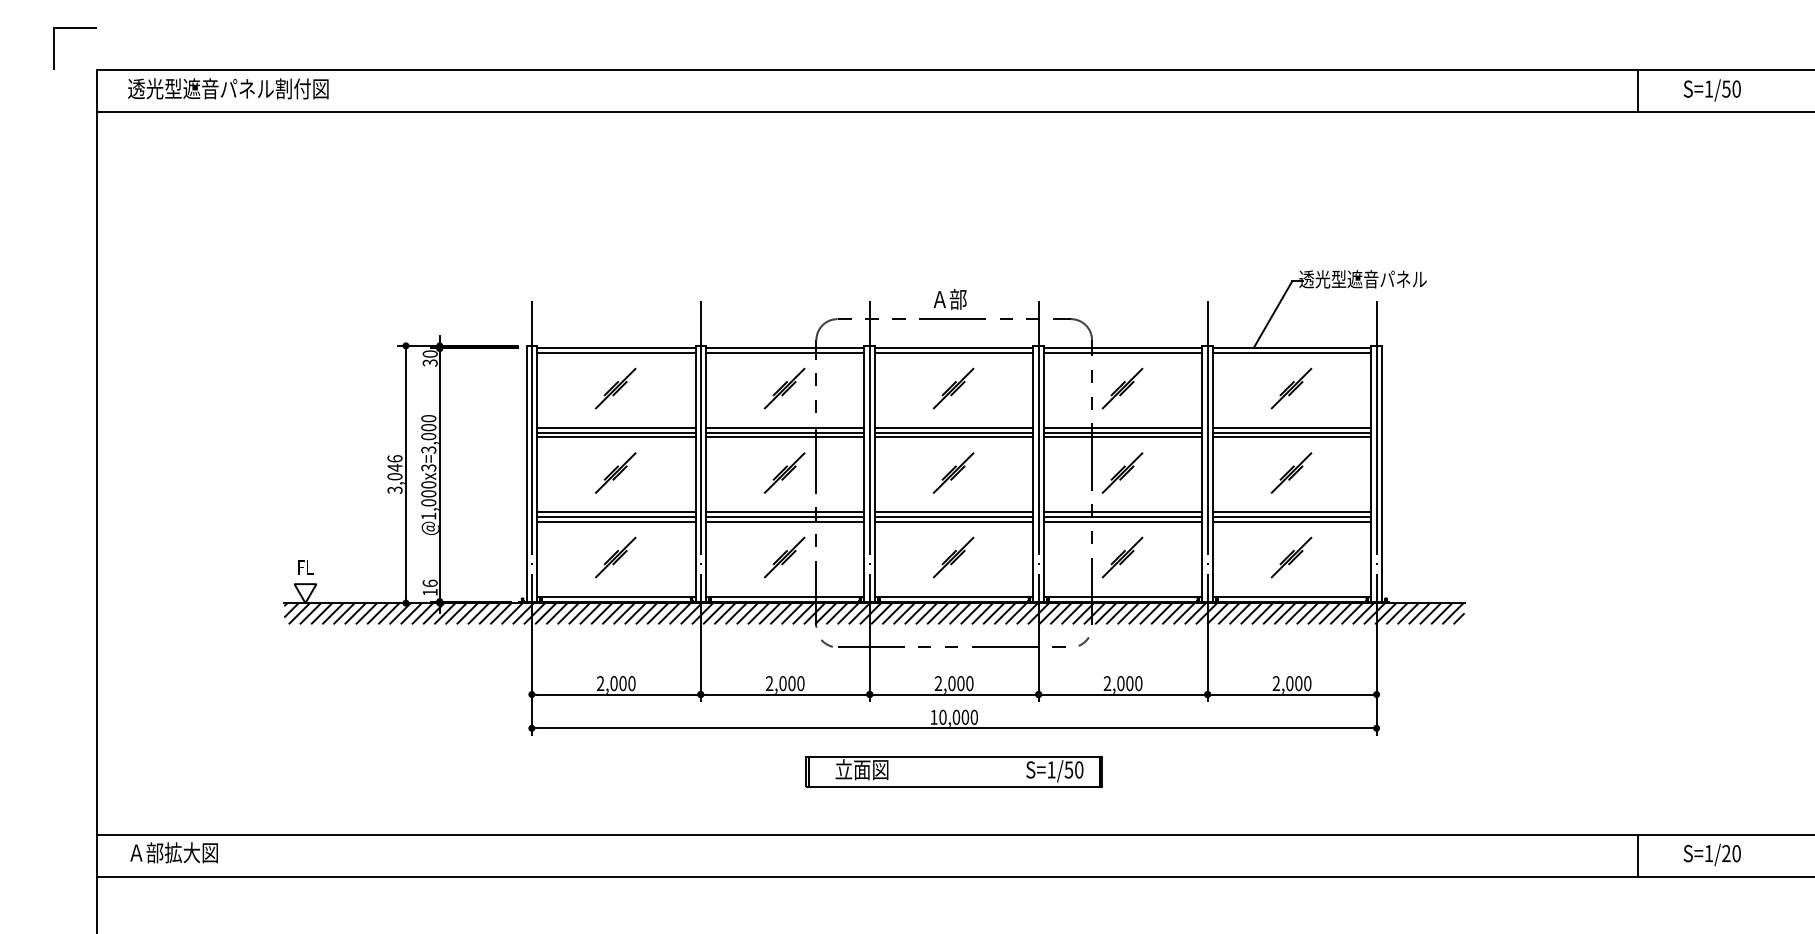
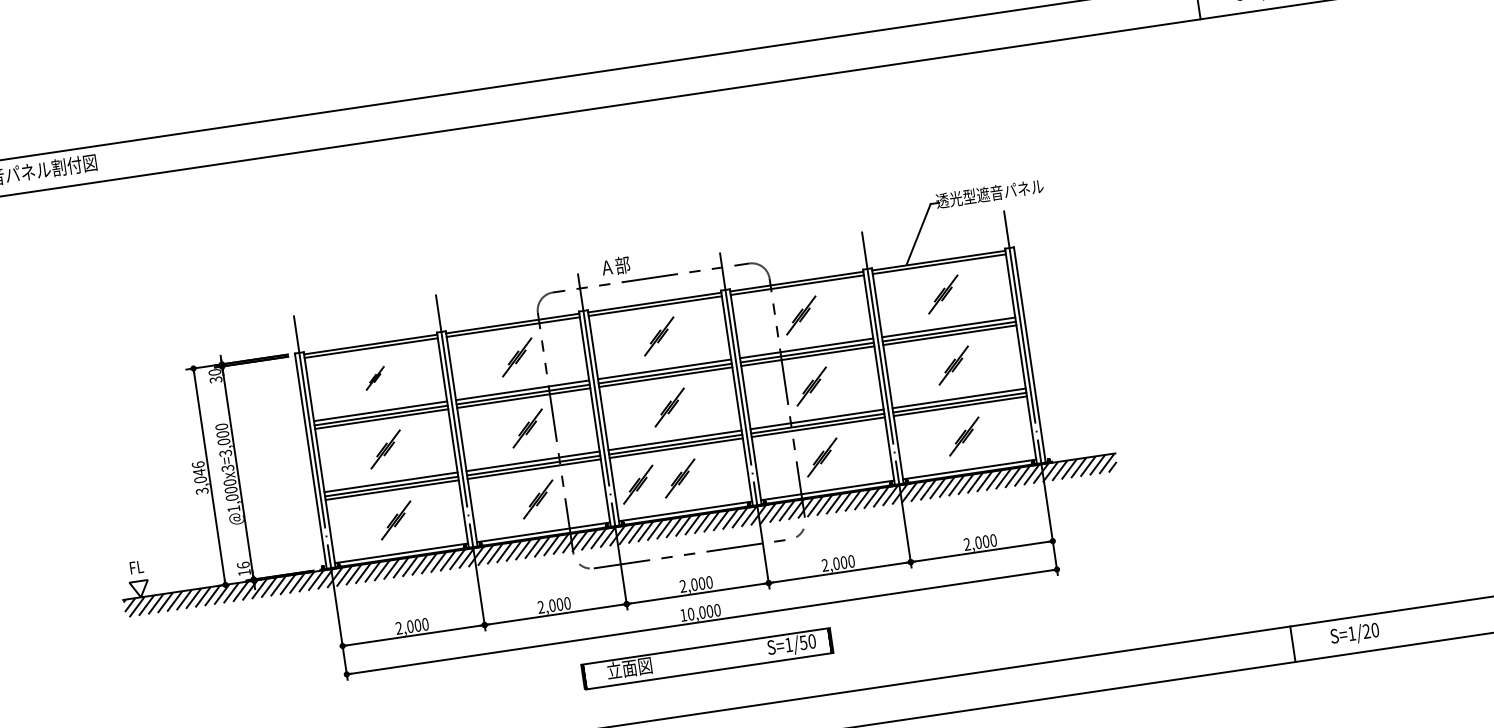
text: (949, 298) -> (615, 265), moved
part: (615, 388) -> (374, 378), size x0.6
part: (903, 557) -> (638, 484), added

